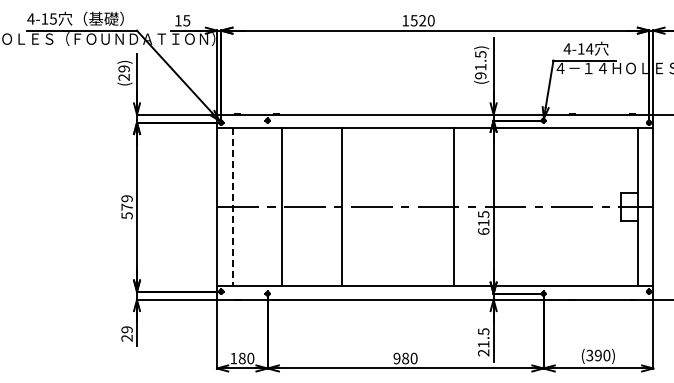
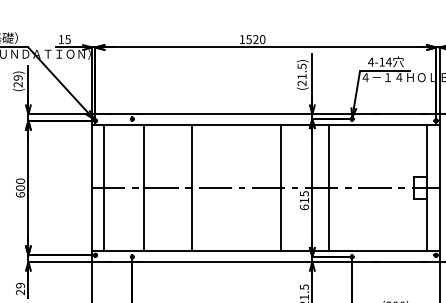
text: (480, 75) -> (301, 83), (91.5) -> (21.5)
text: (126, 207) -> (20, 188), 579 -> 600
line: (232, 207) -> (104, 188), dashed -> solid
line: (514, 207) -> (328, 188), added

